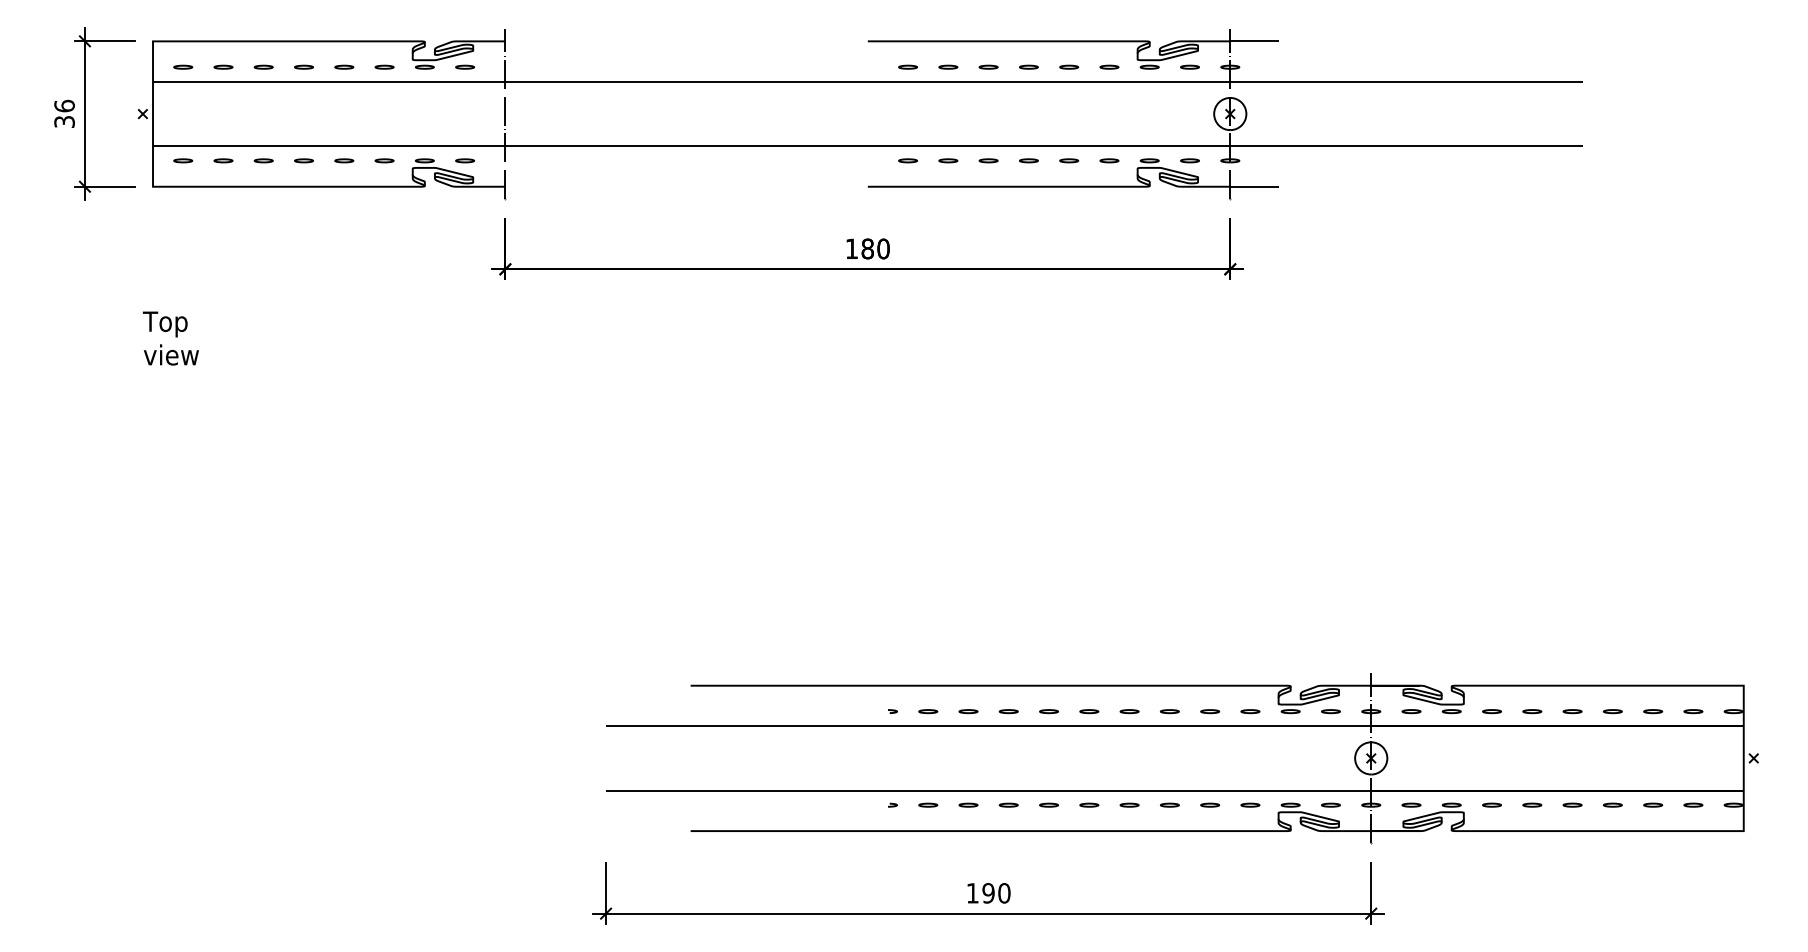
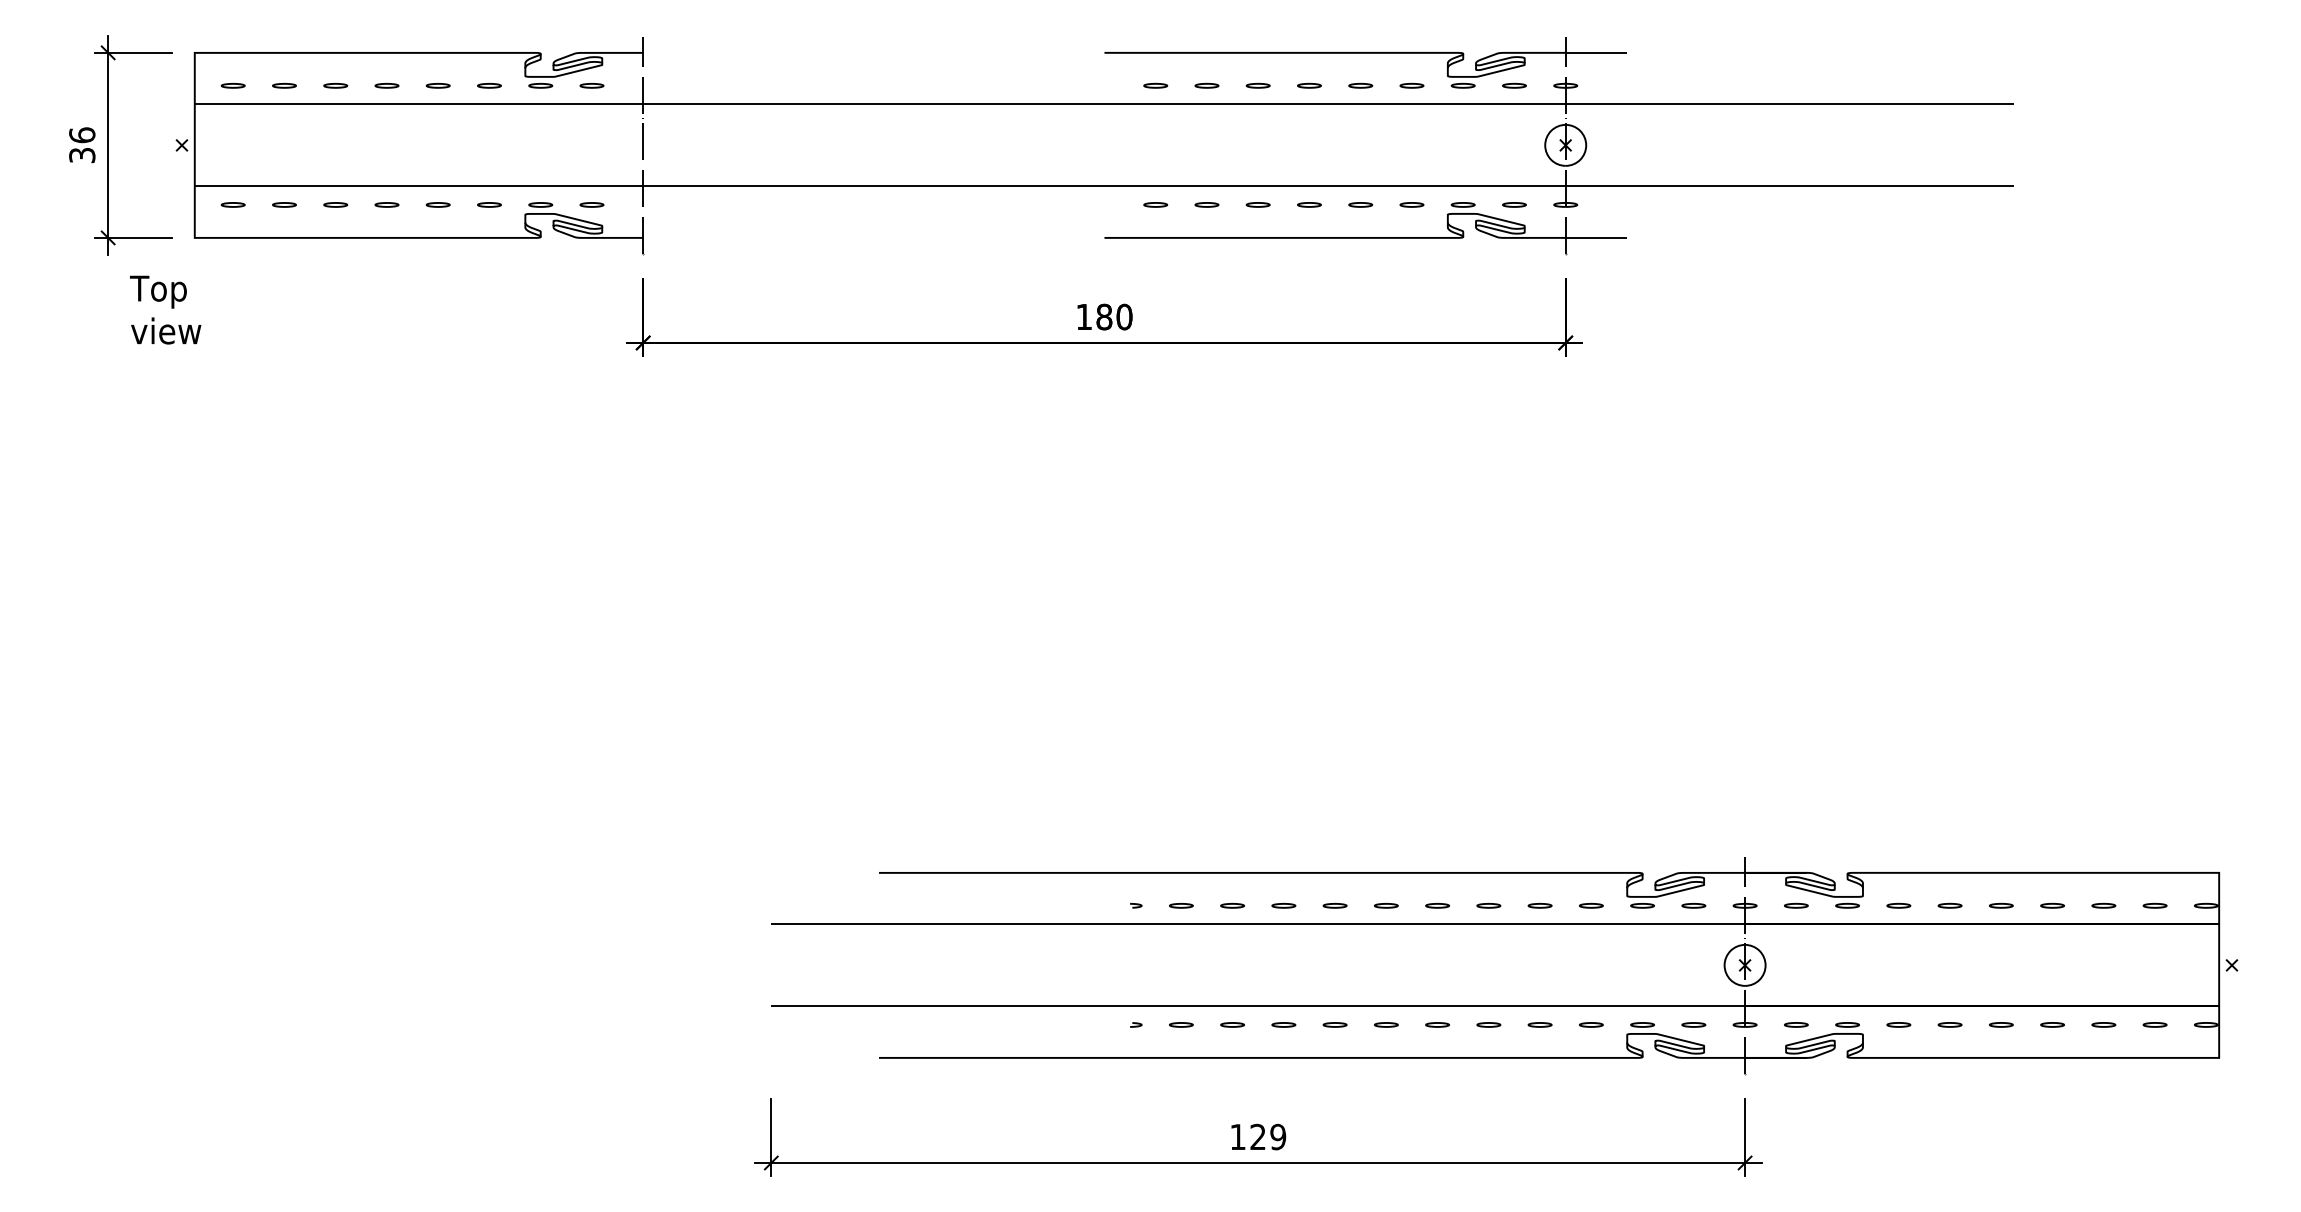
text: (170, 338) -> (165, 309), moved
text: (996, 893) -> (1268, 1137), 190 -> 129

